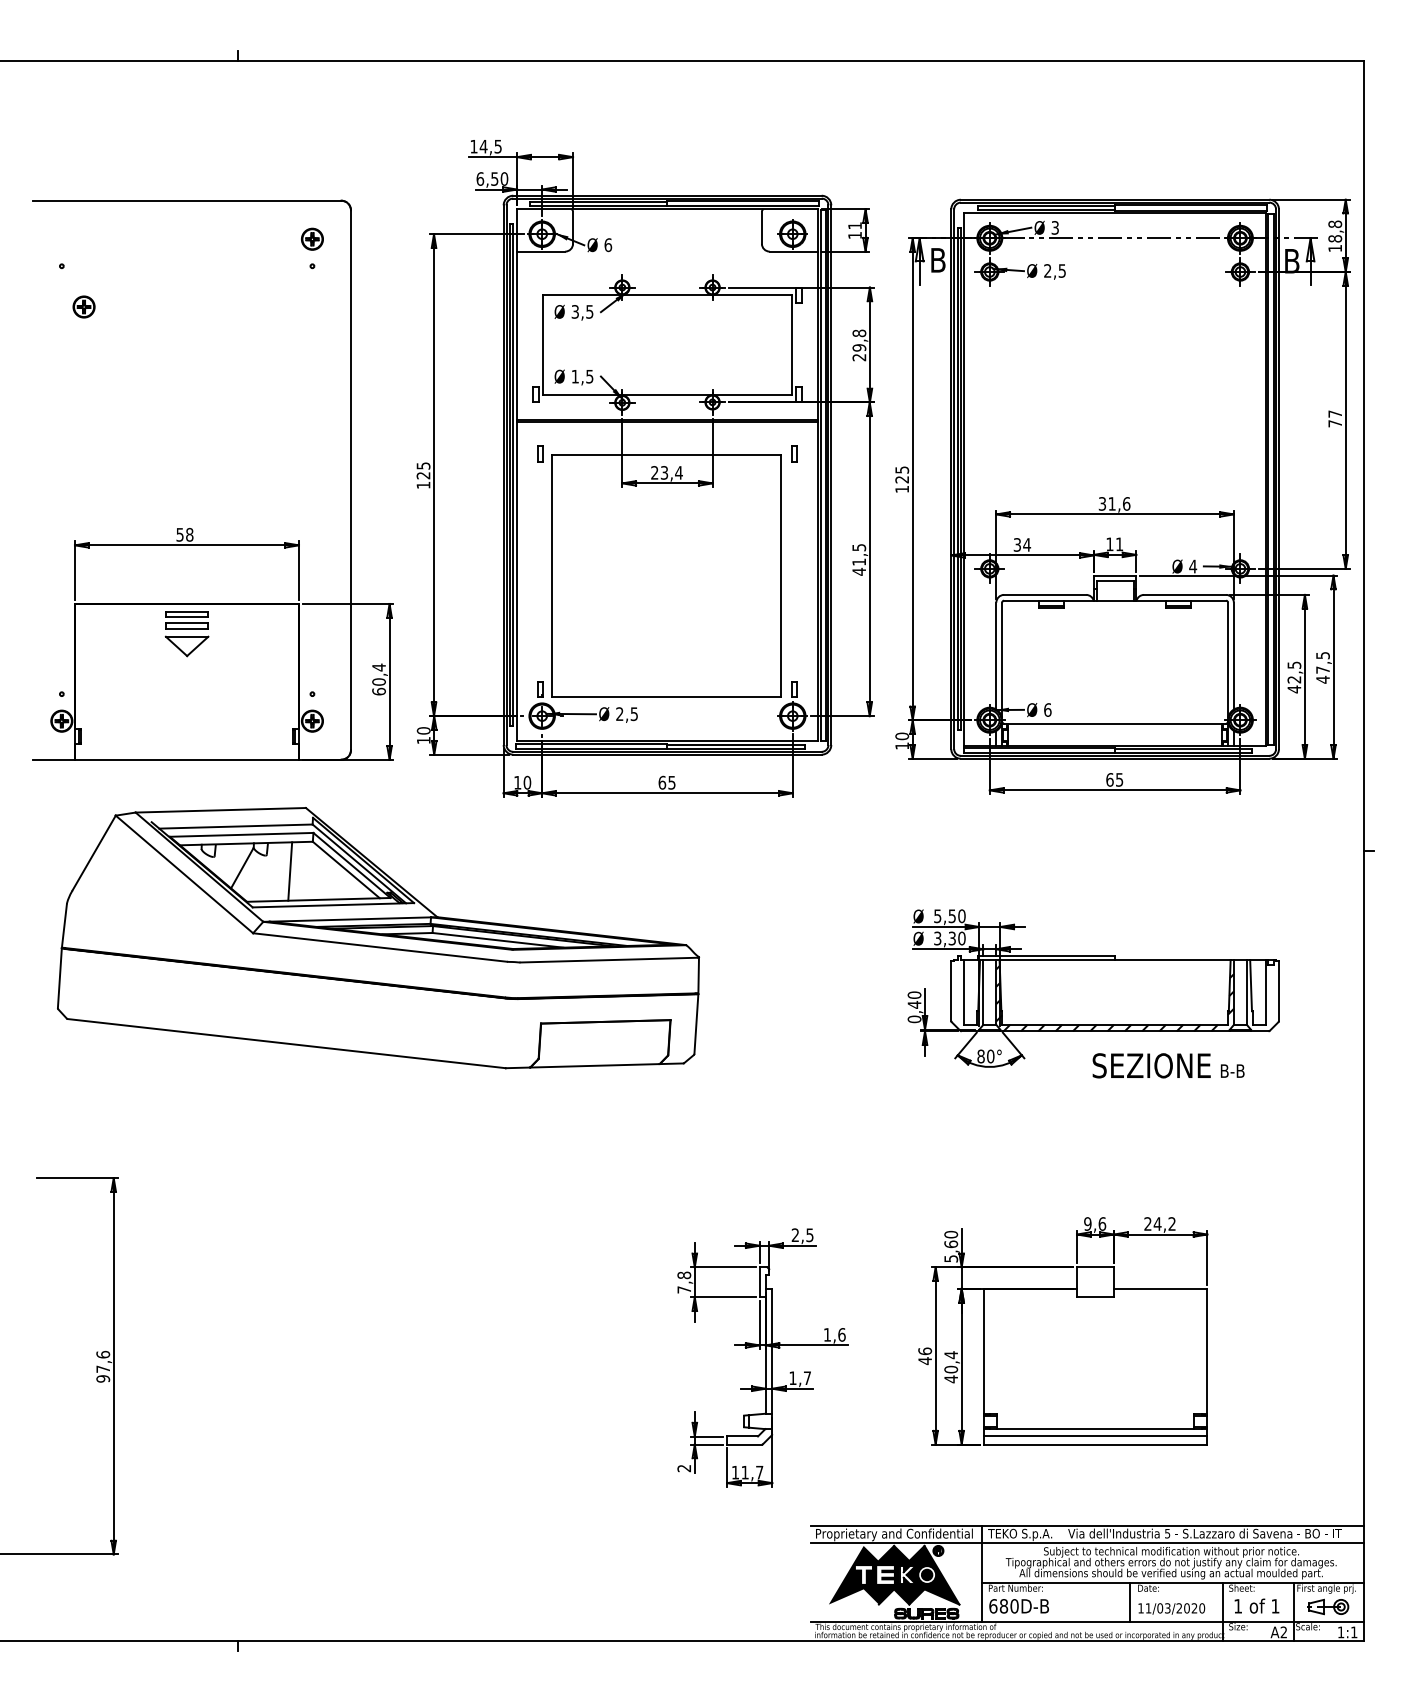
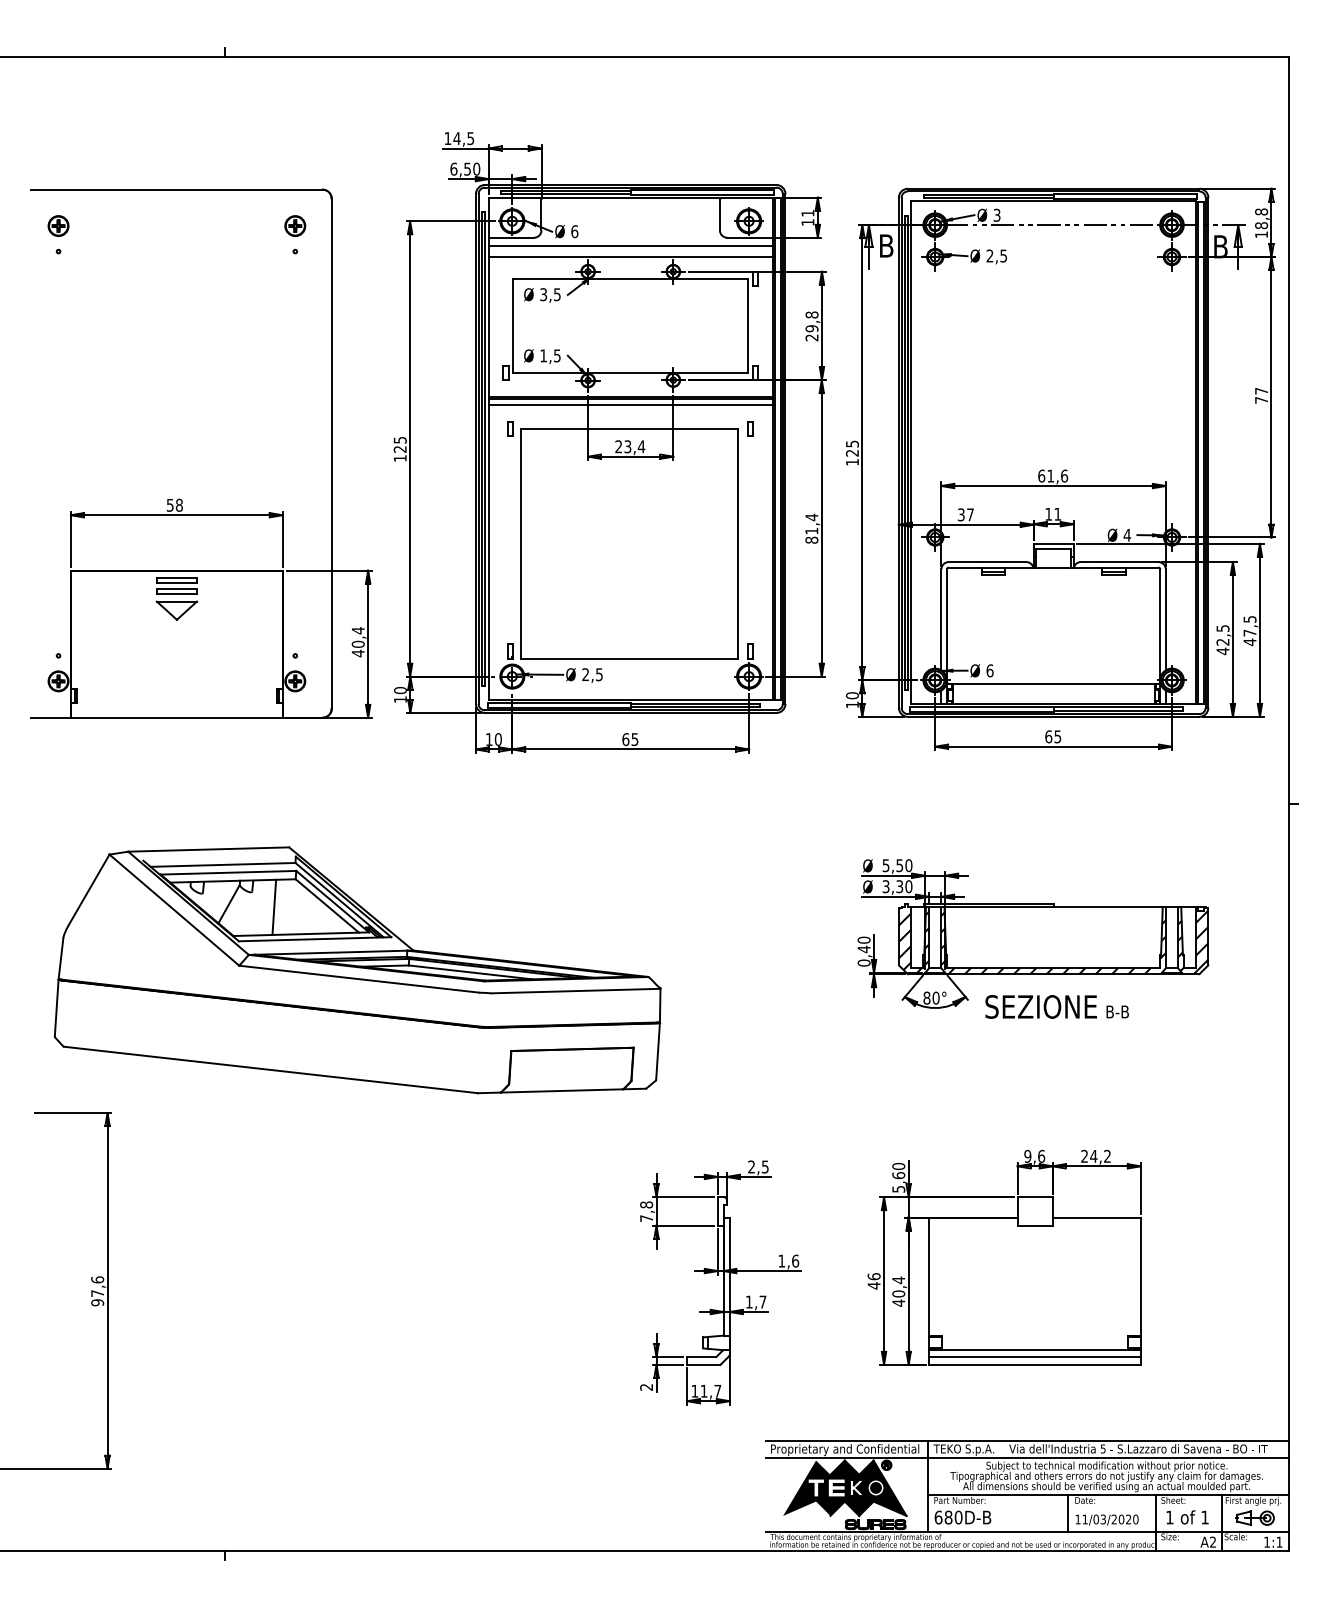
line: (667, 259) -> (630, 245), added
line: (667, 271) -> (630, 256), added
part: (84, 306) -> (58, 225), moved
line: (667, 429) -> (630, 405), added
text: (1102, 503) -> (1041, 475), 31,6 -> 61,6
text: (1027, 544) -> (970, 514), 34 -> 37
text: (858, 559) -> (811, 528), 41,5 -> 81,4
text: (378, 691) -> (357, 653), 60,4 -> 40,4
part: (378, 938) -> (357, 970), moved
hatch: (966, 995) -> (913, 940), added
hatch: (1263, 995) -> (1193, 940), added
text: (1167, 1065) -> (1056, 1006), moved

